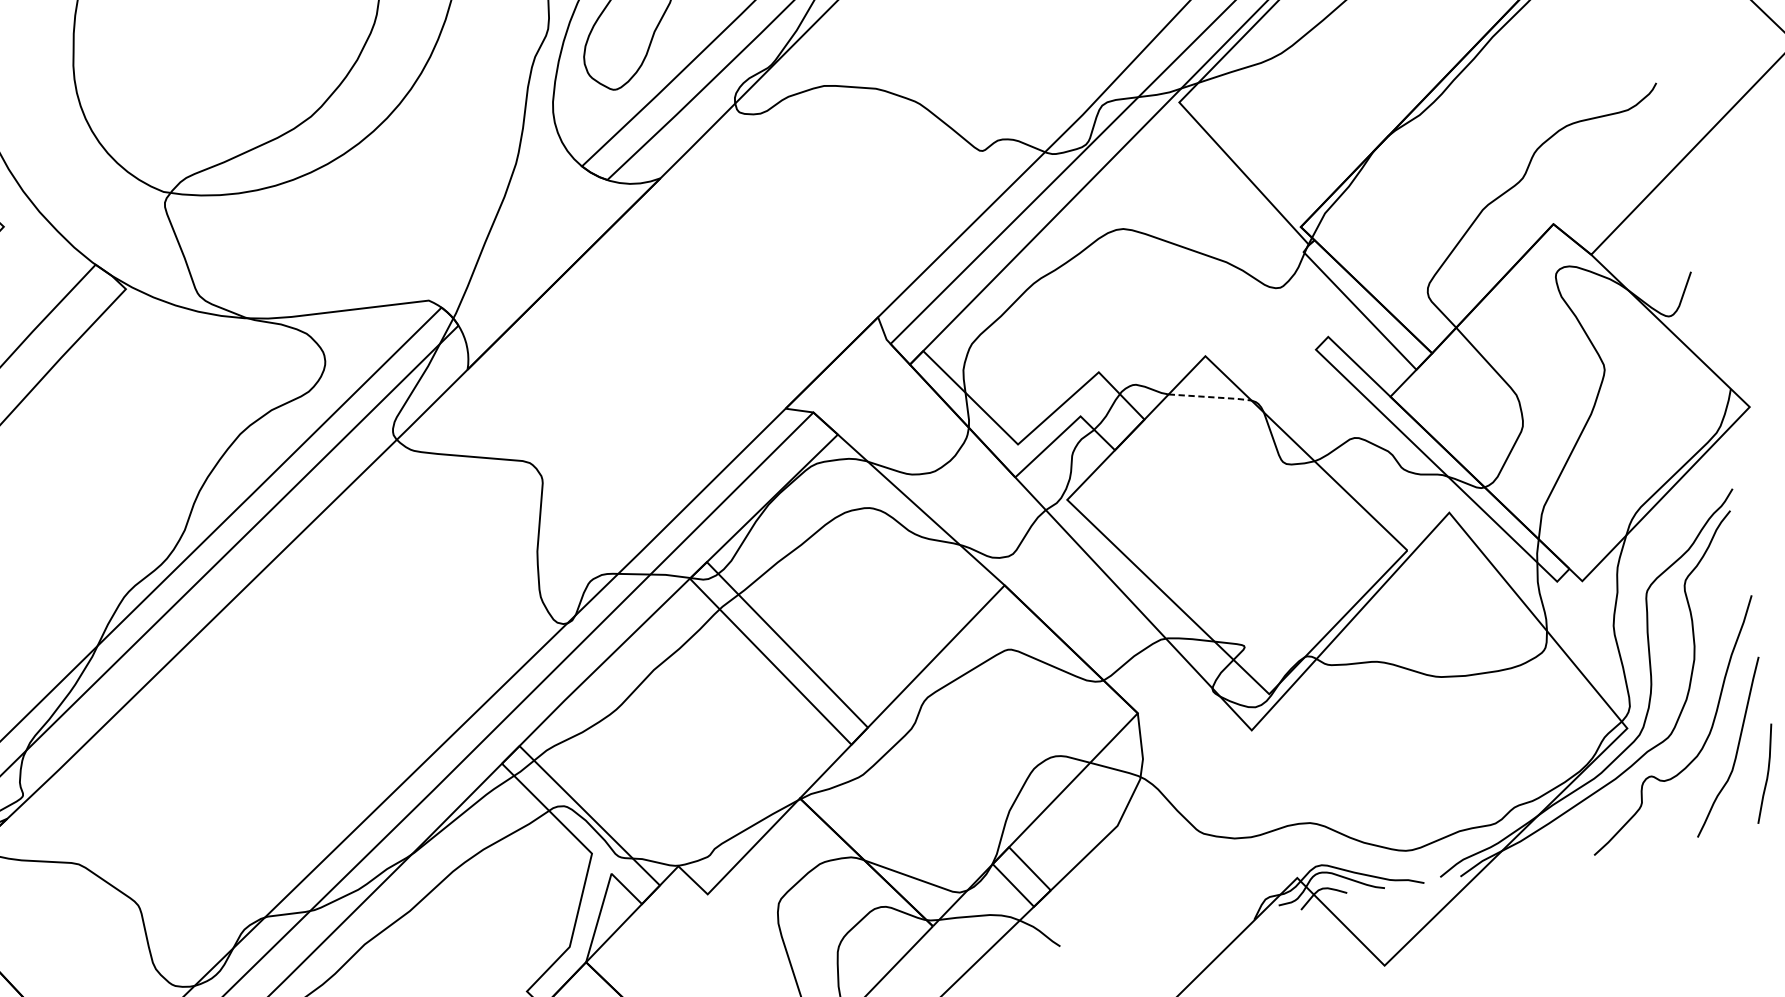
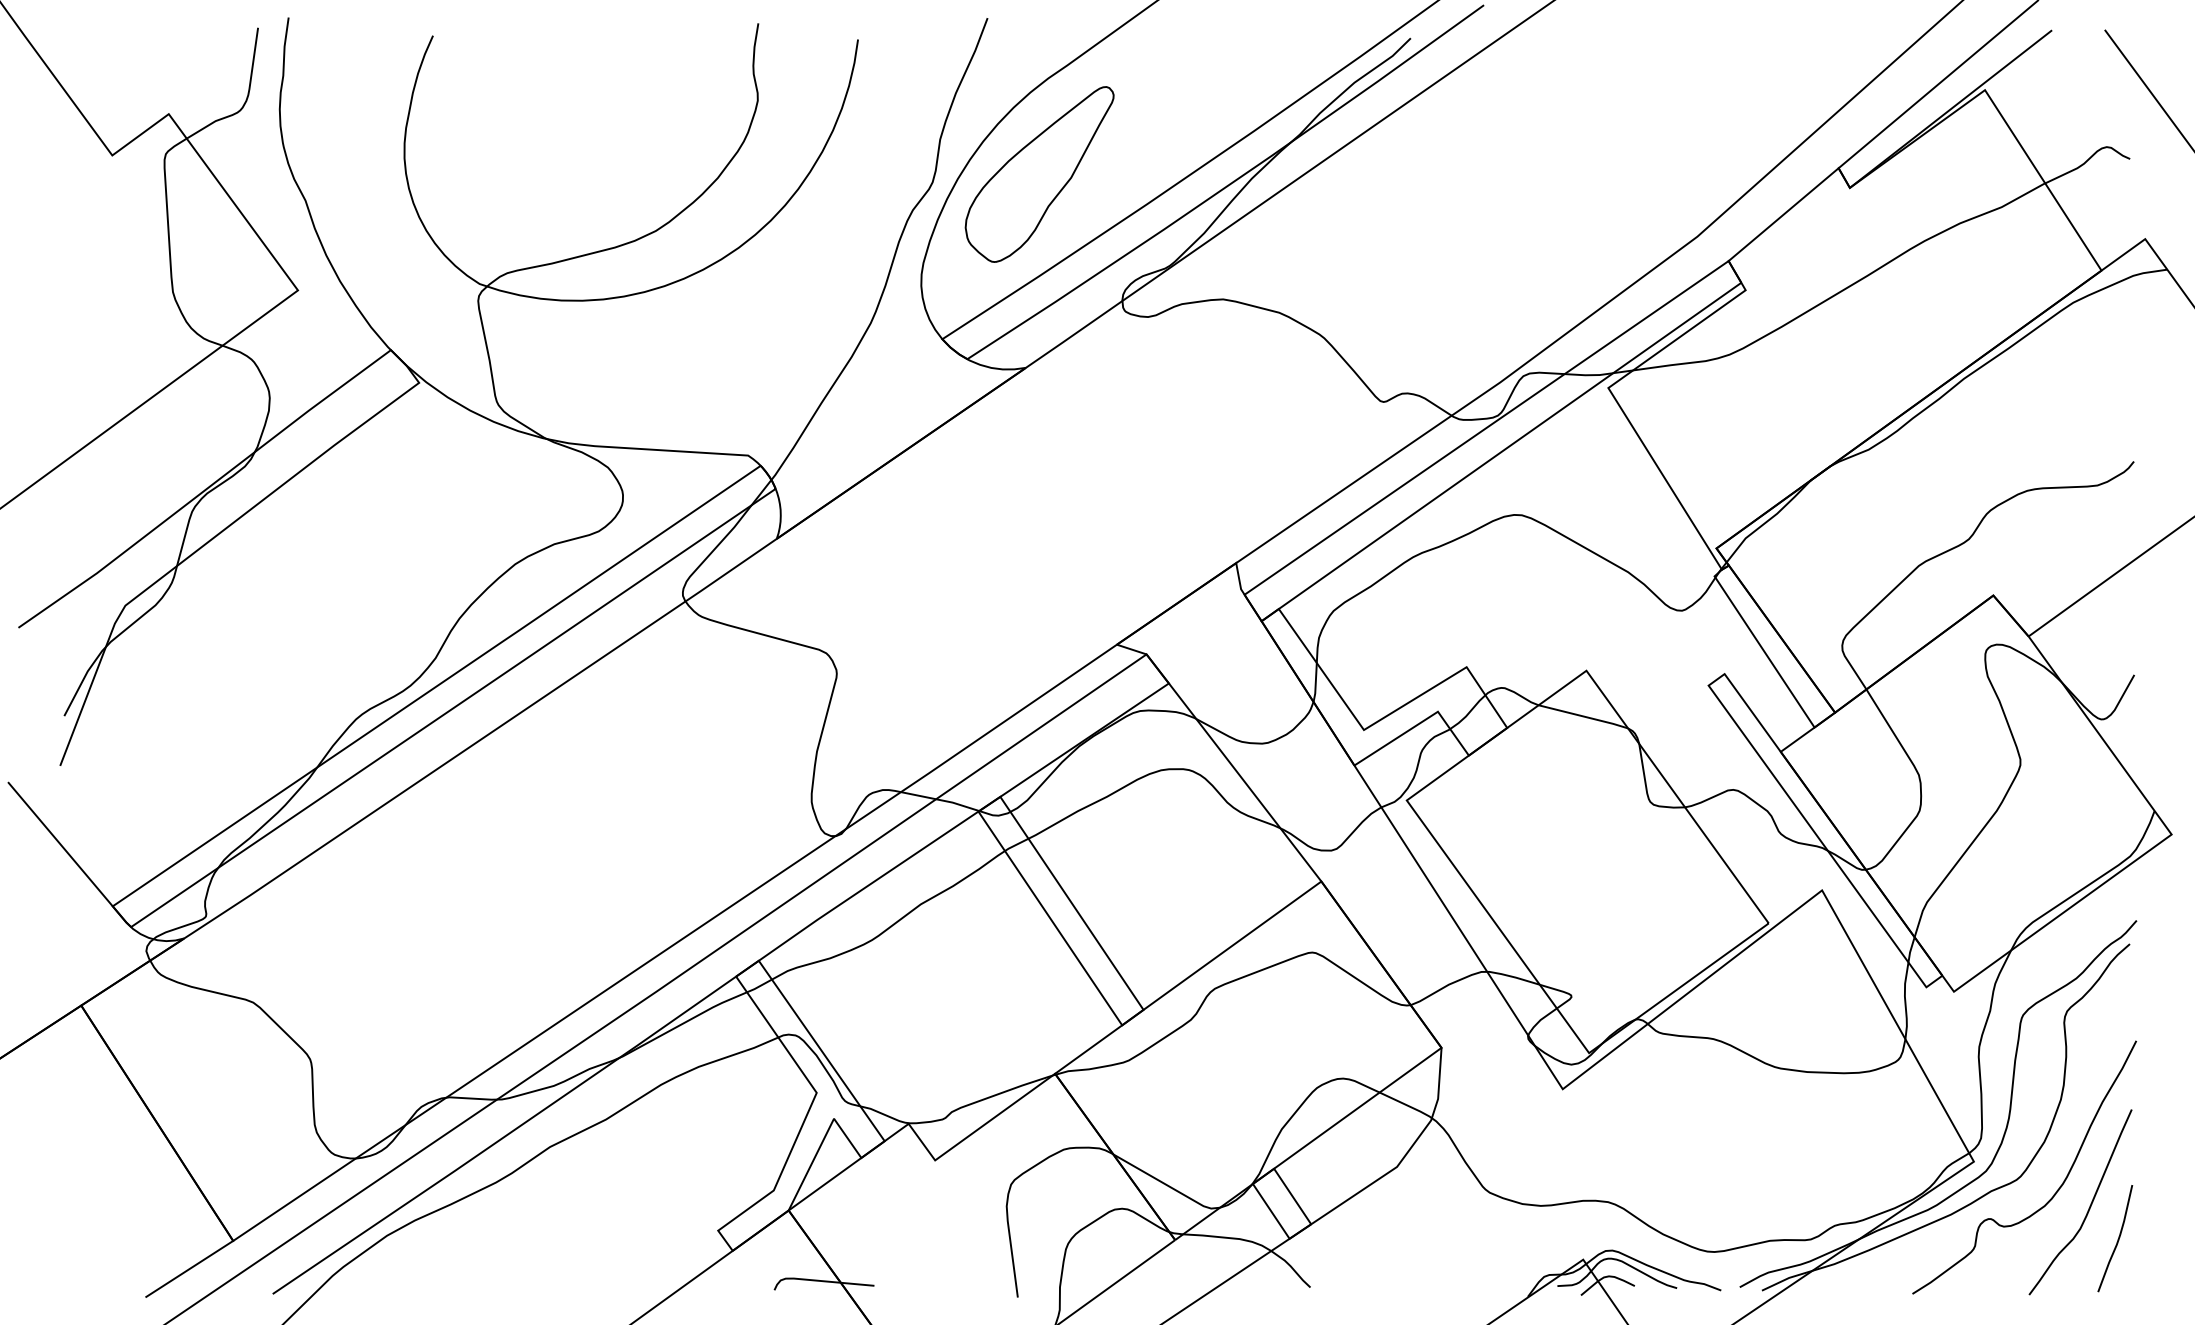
line: (1211, 397) -> (1584, 716), dashed -> solid

